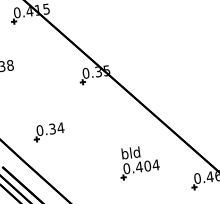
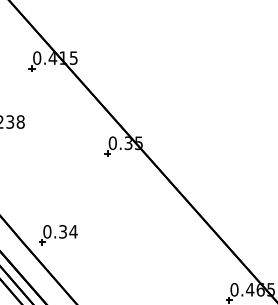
part: (49, 132) -> (58, 235), moved
part: (138, 161) -> (164, 260), removed

